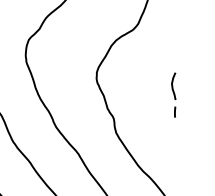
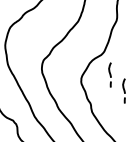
part: (147, 65) -> (109, 74), added

